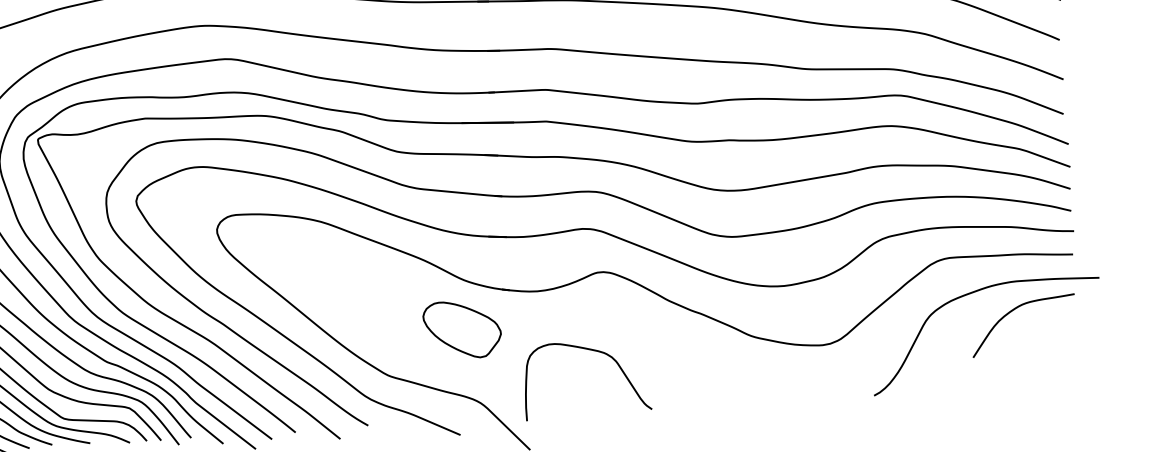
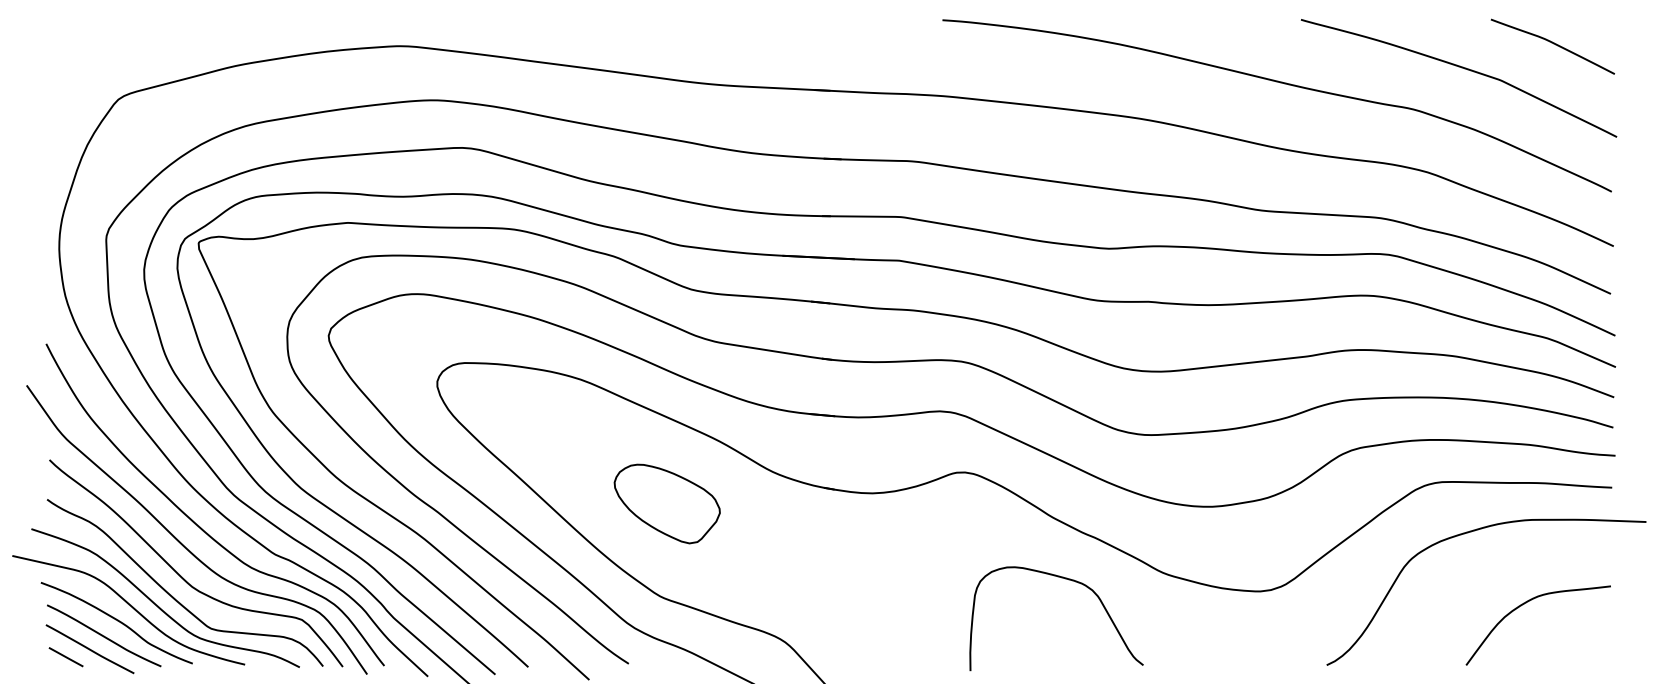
curve: (1014, 310) -> (1526, 603), moved
part: (461, 329) -> (666, 503), moved
curve: (594, 351) -> (1068, 580), moved

